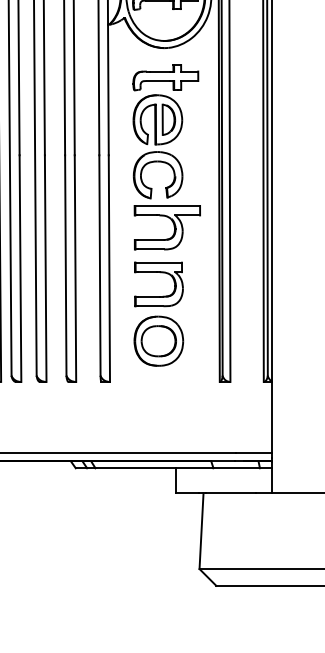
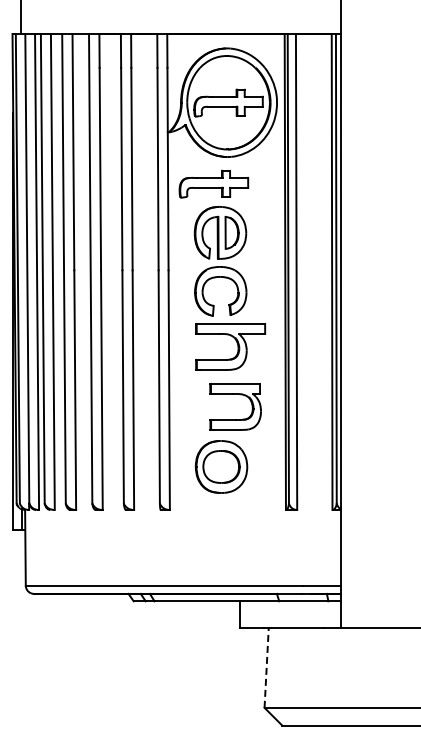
part: (165, 76) -> (213, 183), moved
part: (158, 272) -> (235, 394), moved
line: (201, 530) -> (266, 667), solid -> dashed

